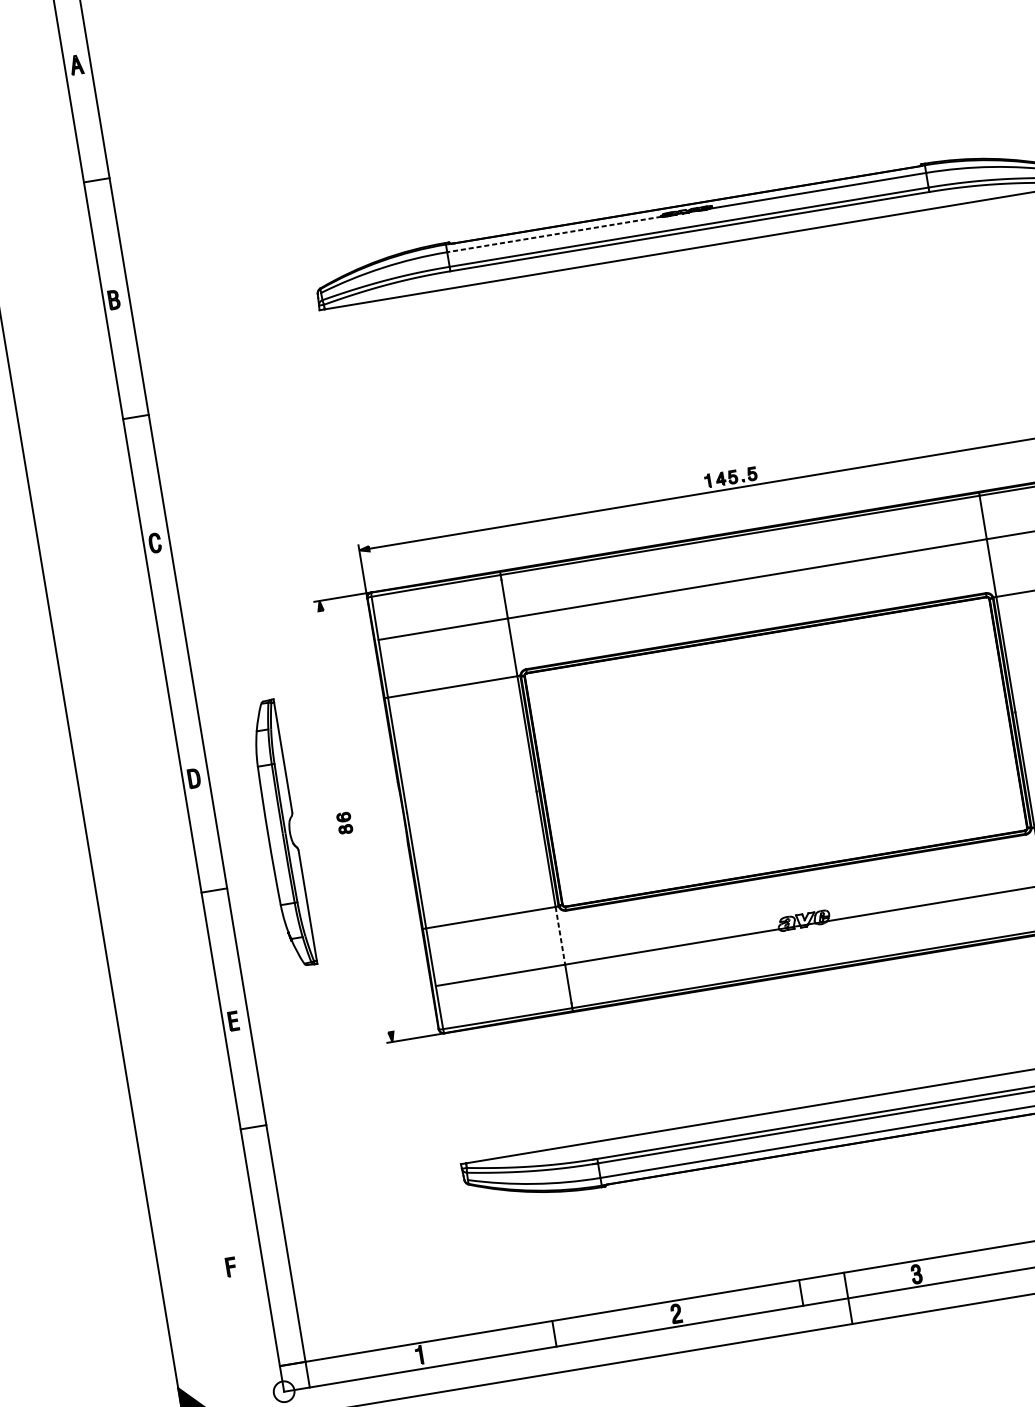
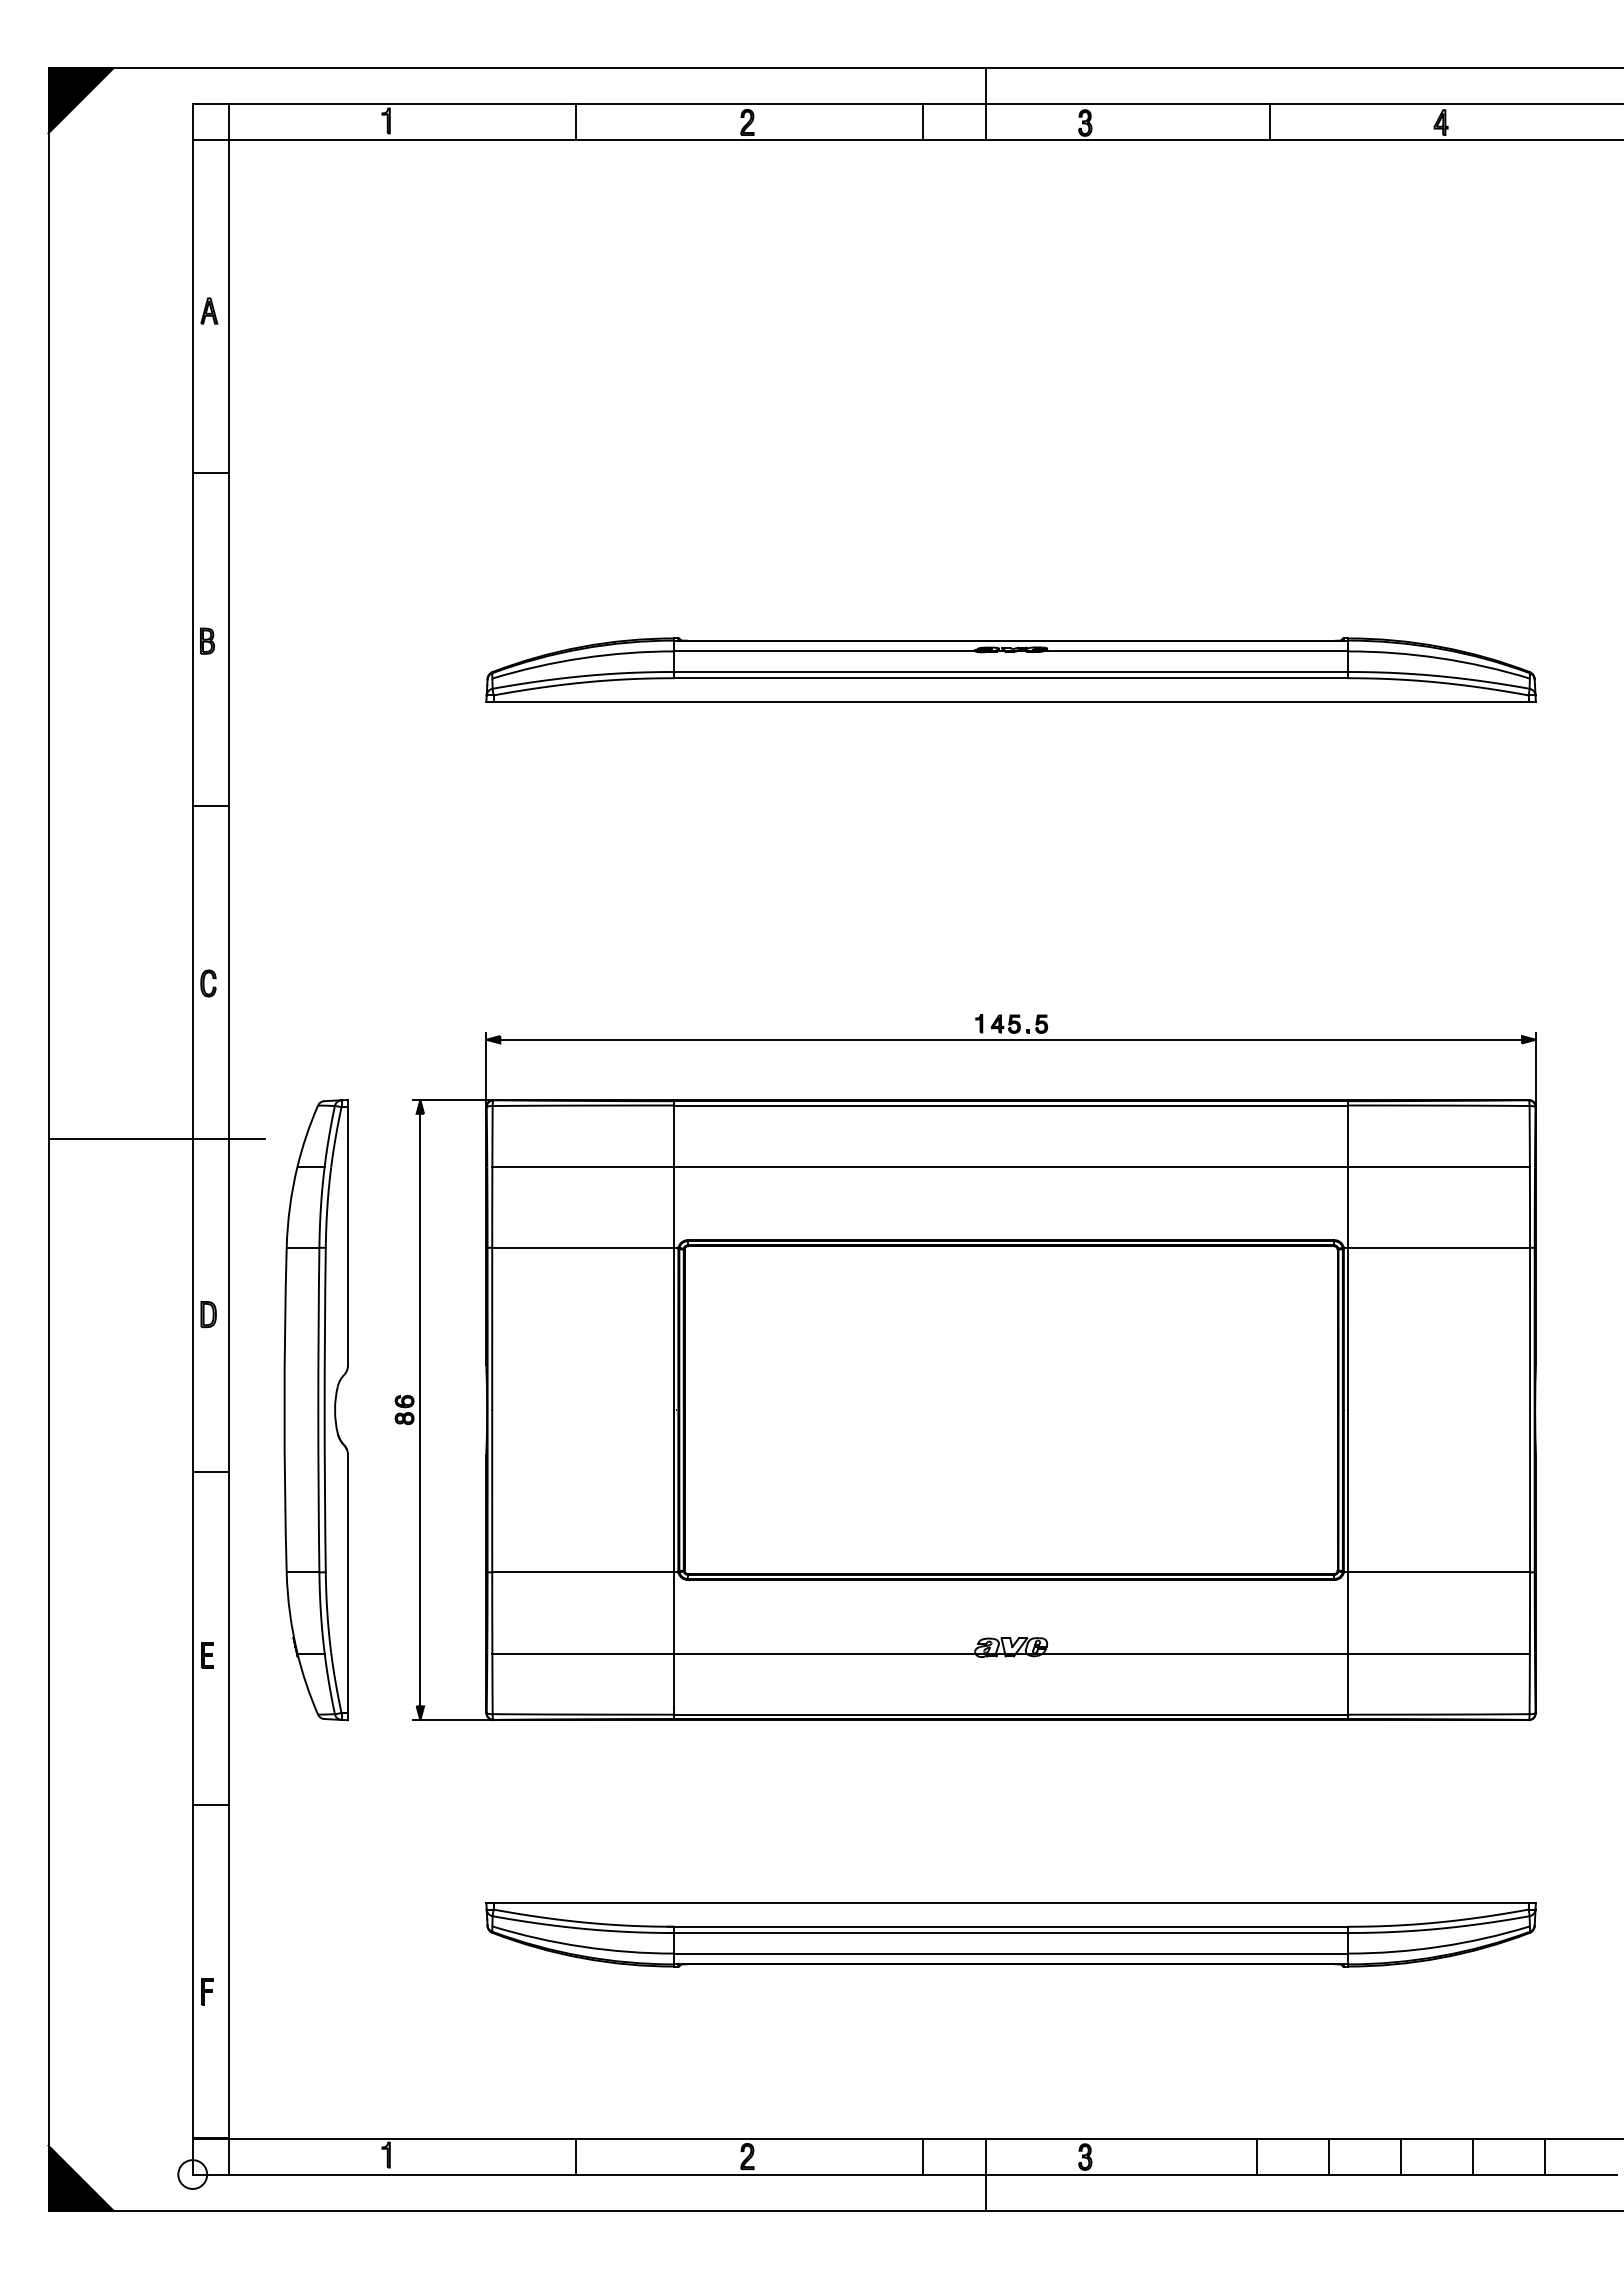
line: (554, 234) -> (824, 651), dashed -> solid
line: (136, 660) -> (156, 1139), added
line: (356, 821) -> (420, 1409), added
part: (281, 834) -> (315, 1410), size x1.67
line: (560, 935) -> (674, 1612), dashed -> solid
part: (231, 1266) -> (207, 1991), moved

